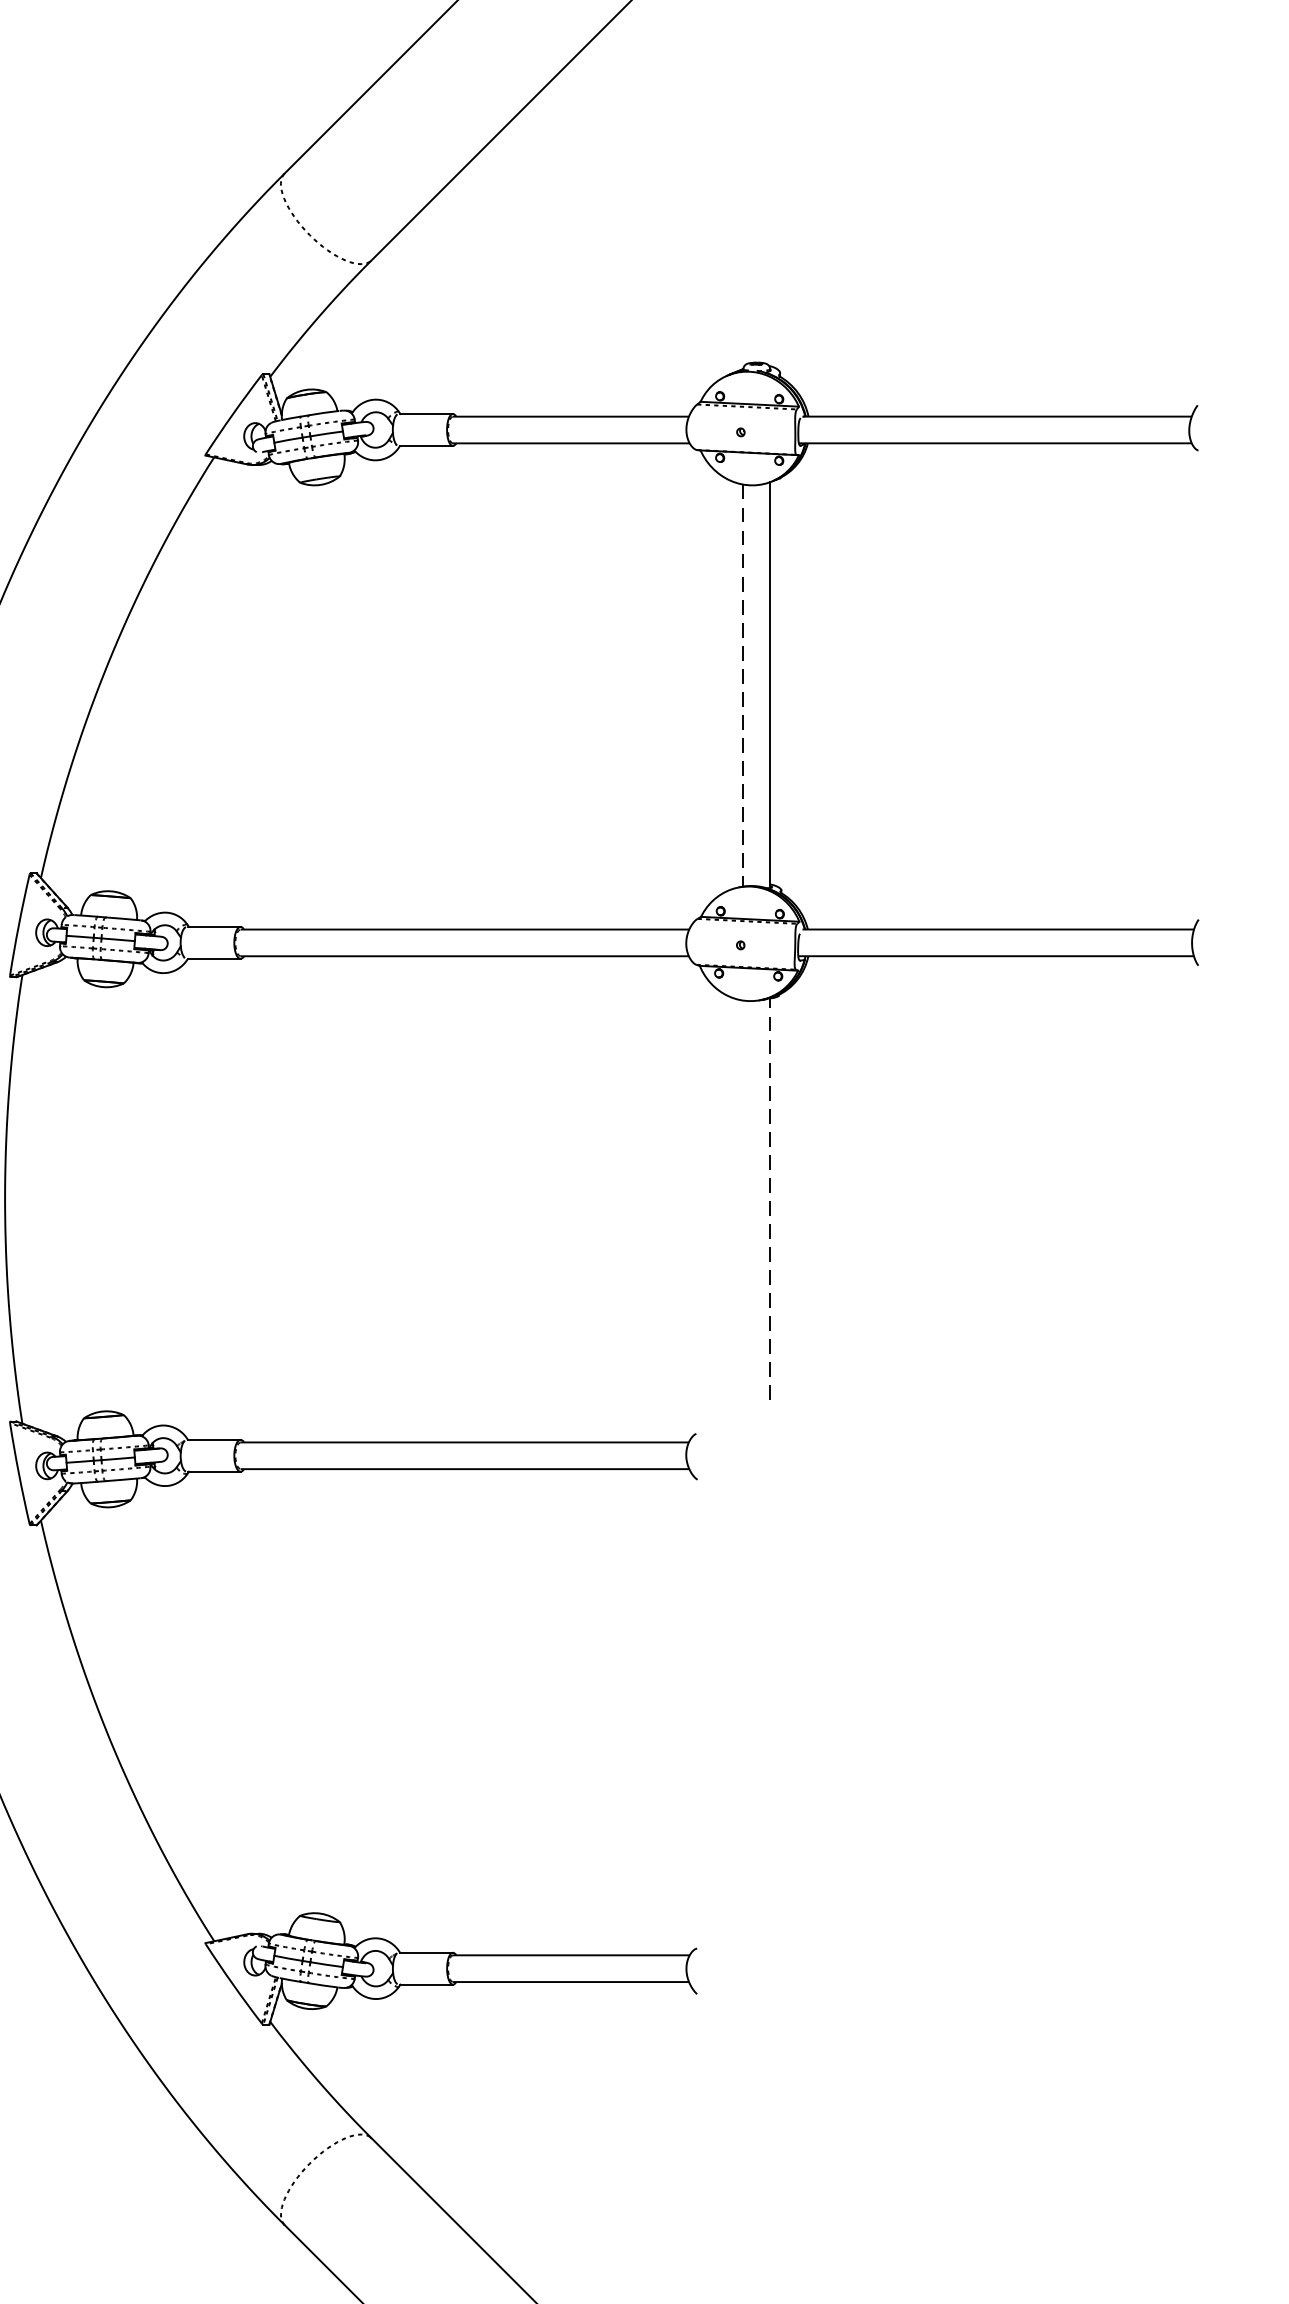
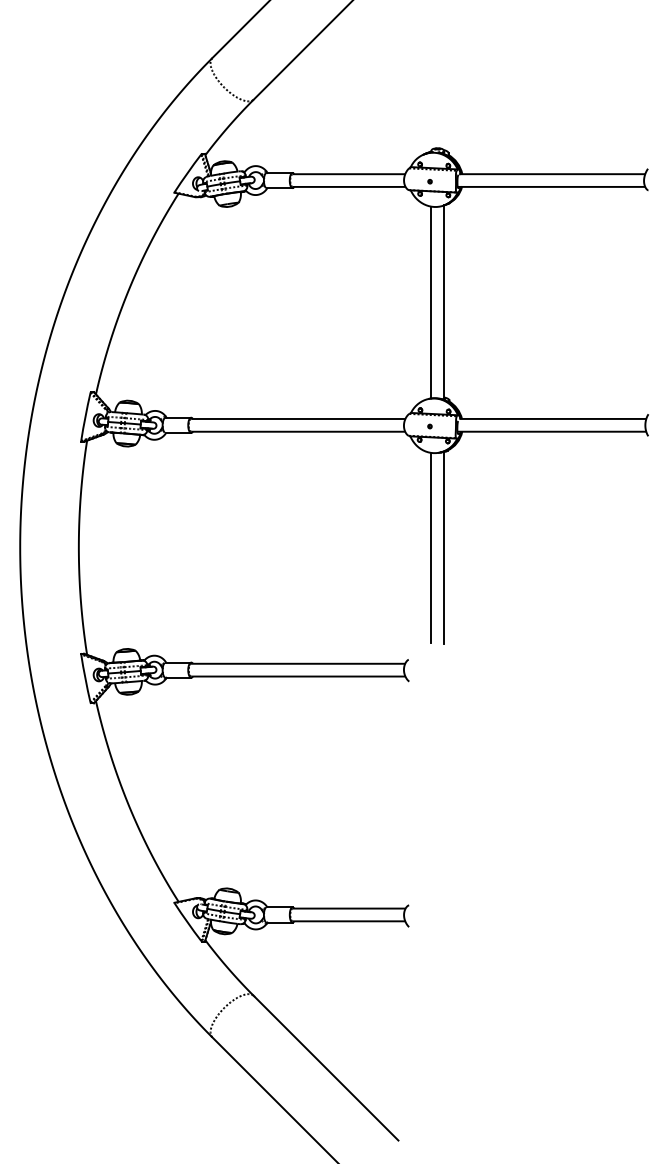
line: (743, 685) -> (431, 302), dashed -> solid
line: (743, 1198) -> (431, 547), added
line: (771, 1198) -> (444, 547), dashed -> solid

